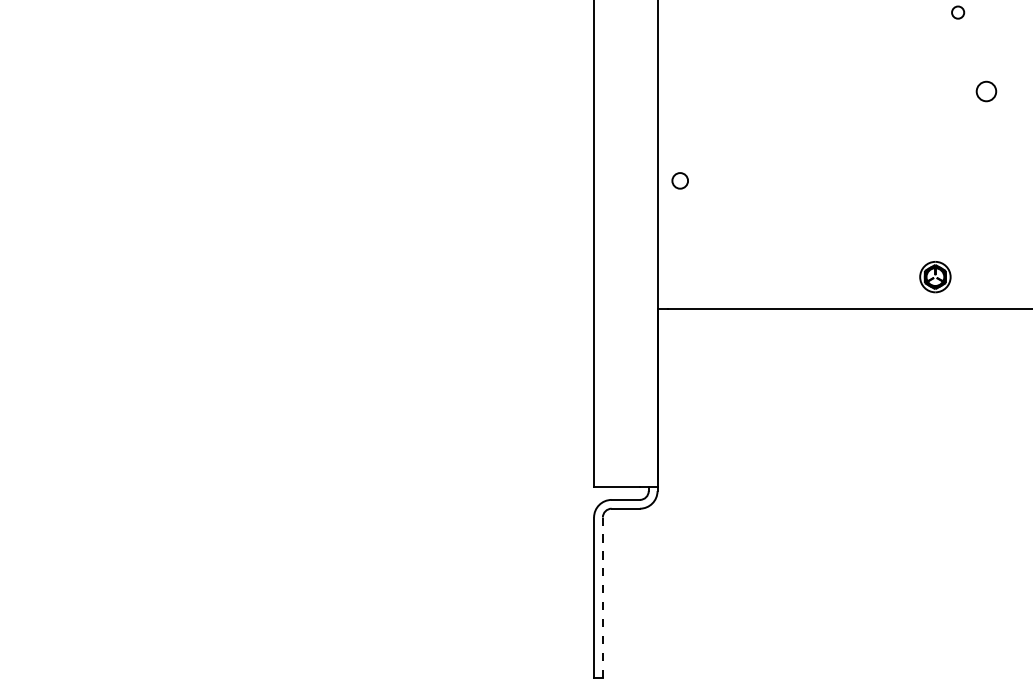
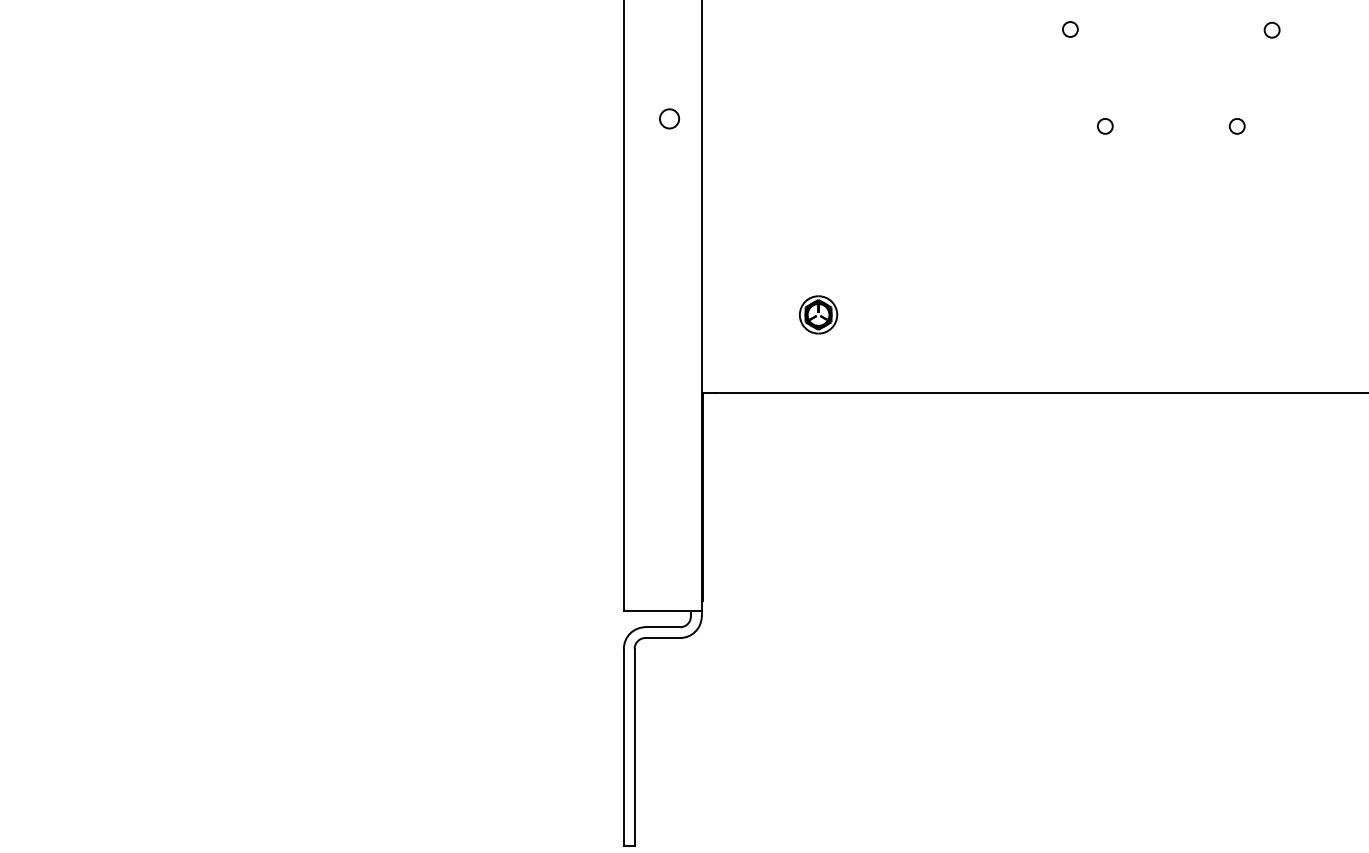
circle: (986, 91) -> (1105, 126), size x0.62
circle: (680, 180) -> (669, 118), moved
part: (935, 276) -> (818, 314), moved
line: (602, 597) -> (634, 746), dashed -> solid

